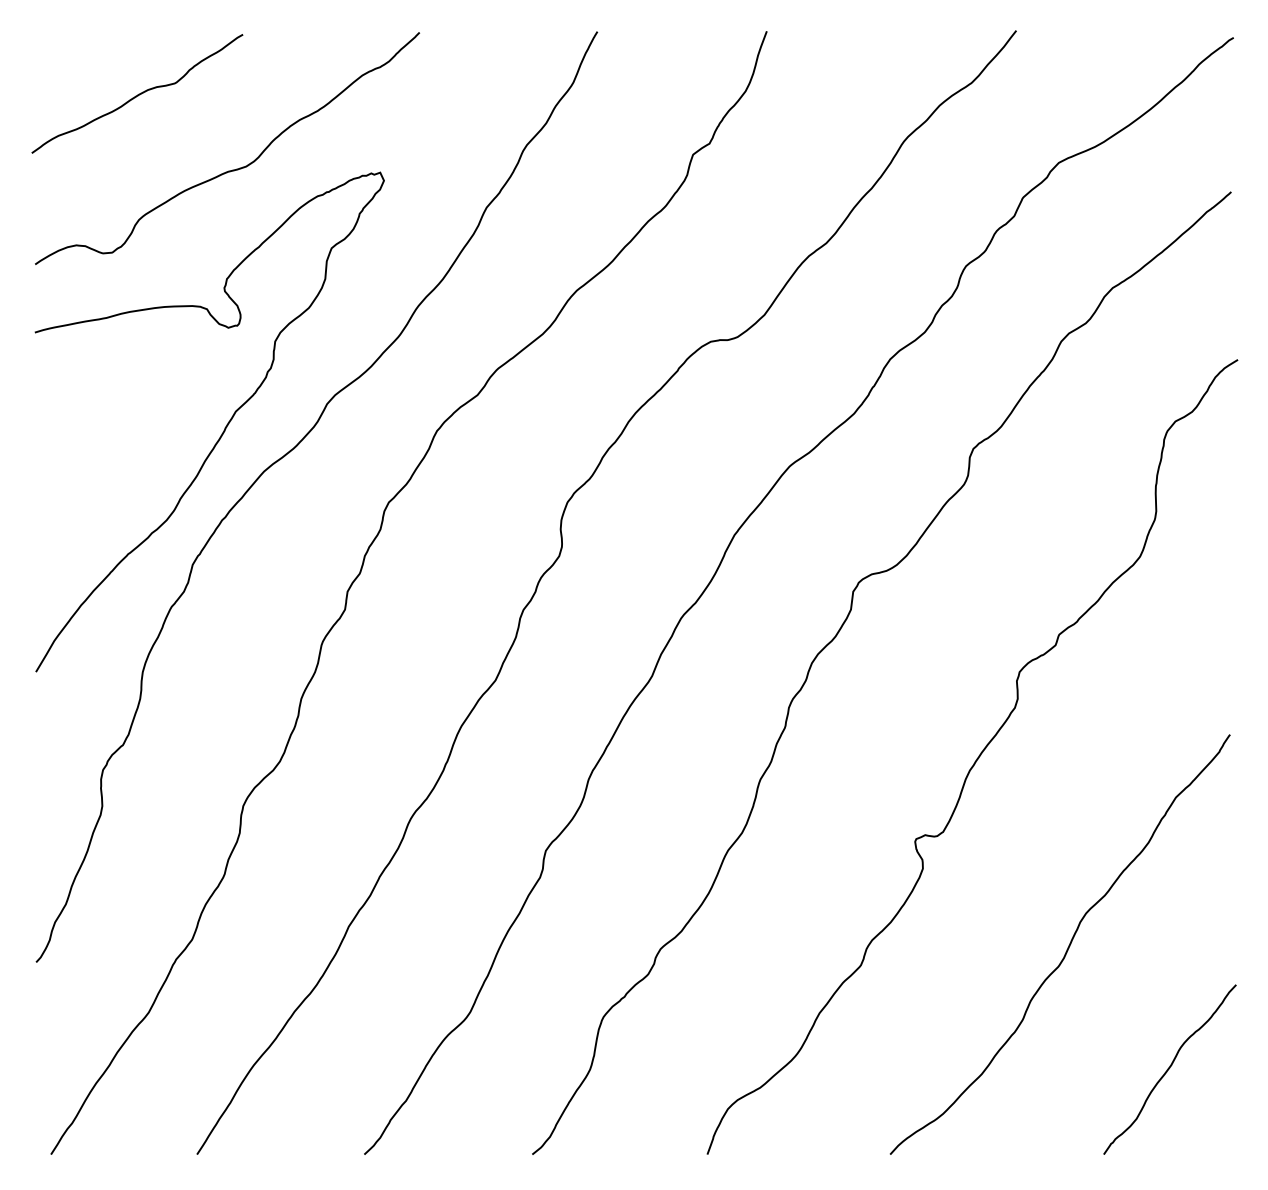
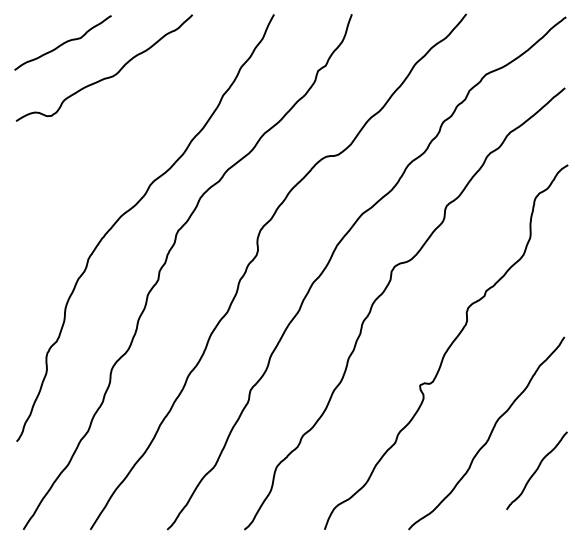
curve: (223, 428) -> (102, 196), removed
curve: (1168, 1068) -> (536, 470), moved

